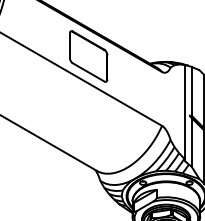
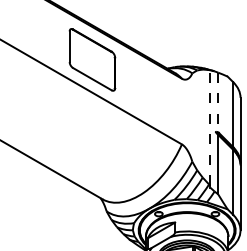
line: (191, 91) -> (217, 102), solid -> dashed
line: (185, 111) -> (210, 126), solid -> dashed

